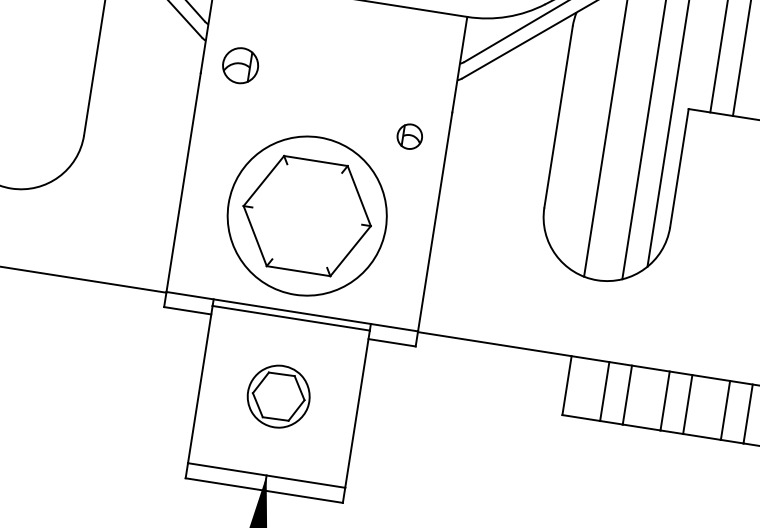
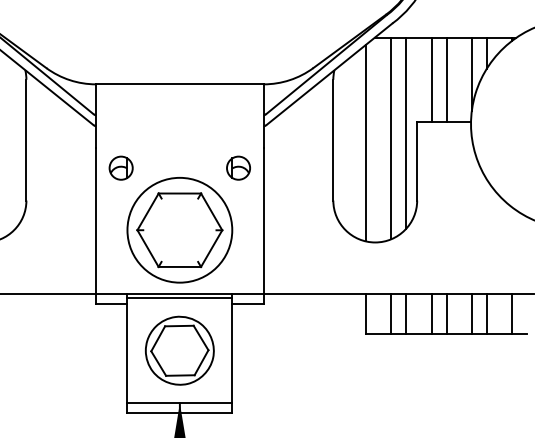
part: (239, 64) -> (120, 167), moved
part: (409, 135) -> (238, 167), size x1.43
part: (278, 396) -> (179, 350), size x1.67

